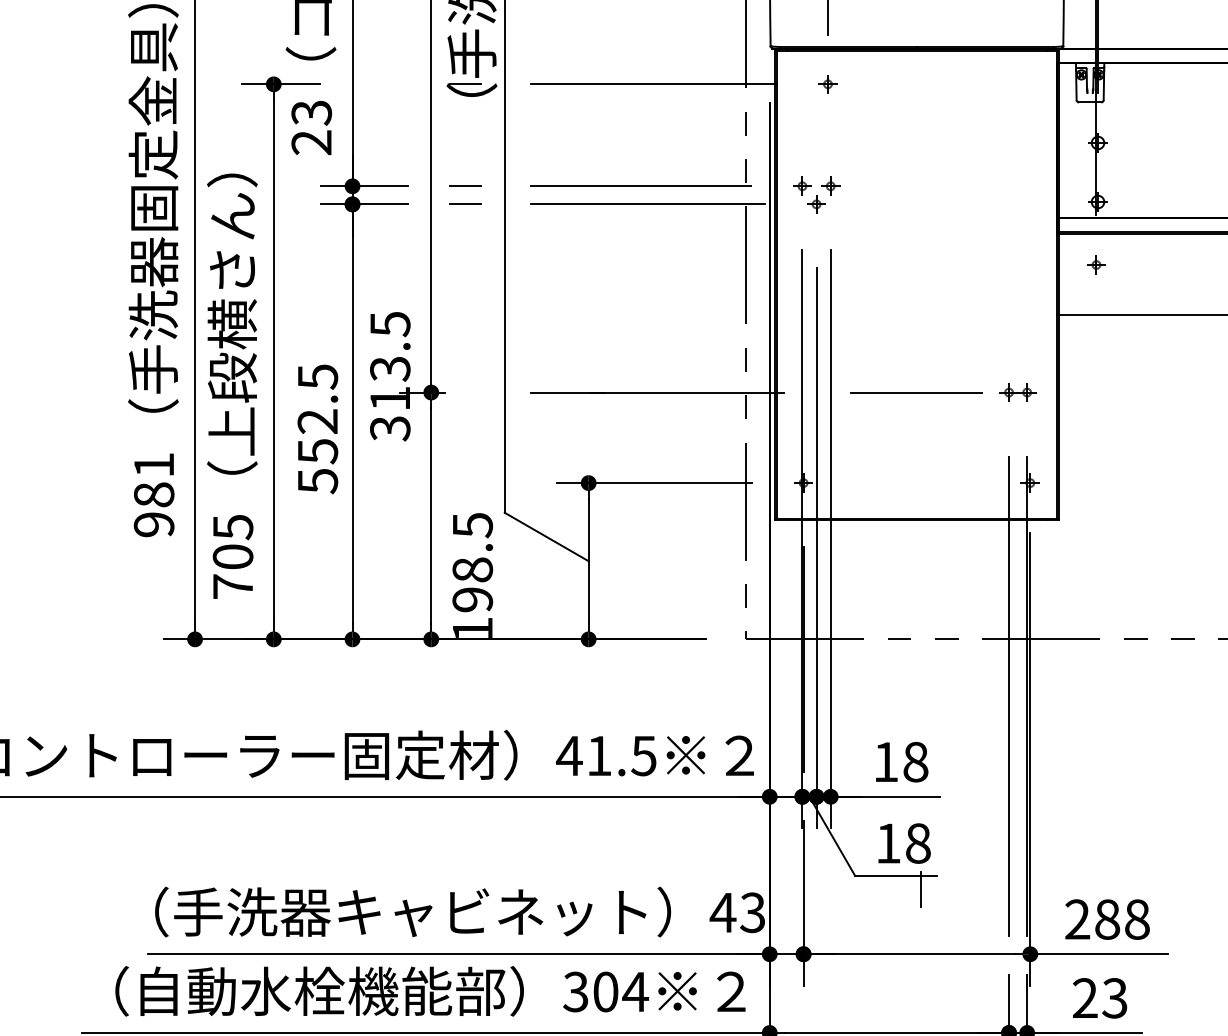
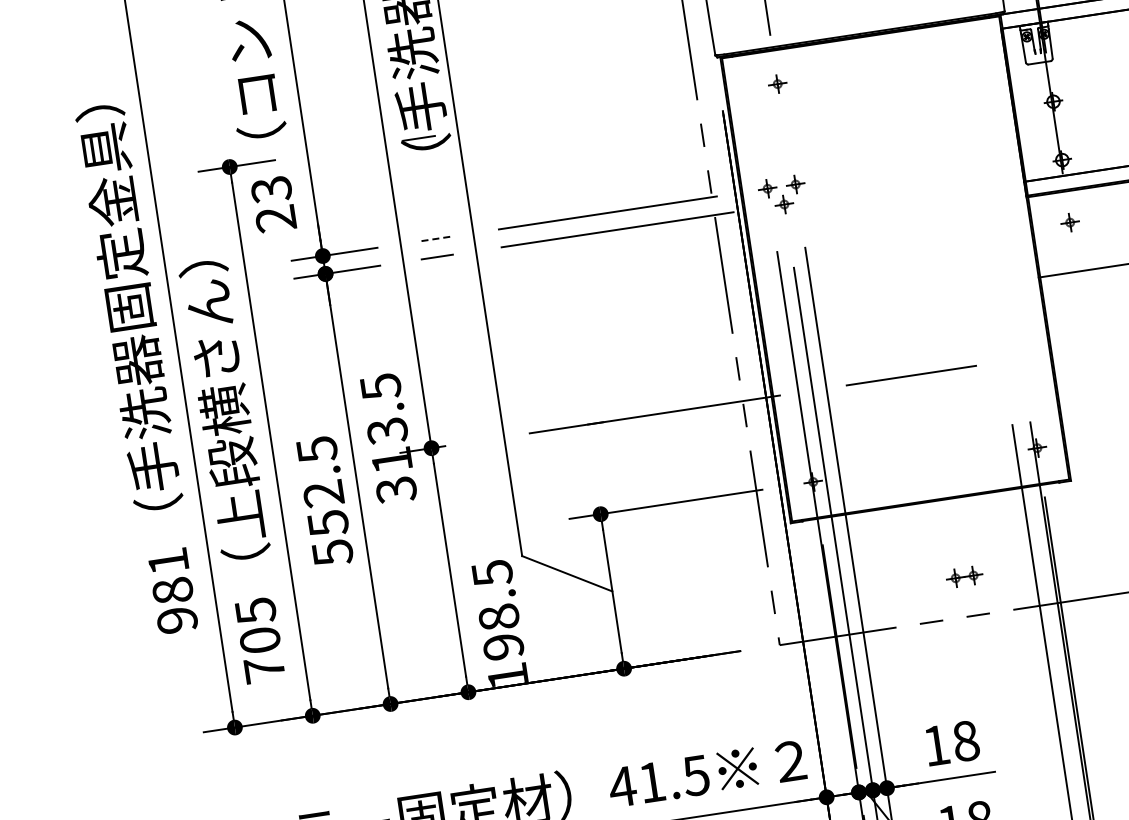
line: (653, 84) -> (605, 110), removed
line: (465, 186) -> (434, 239), solid -> dashed
part: (1017, 392) -> (964, 576), moved

